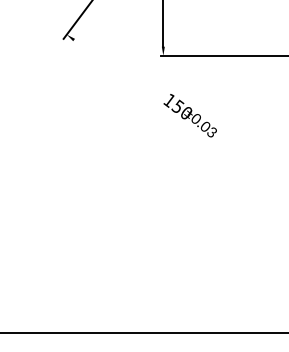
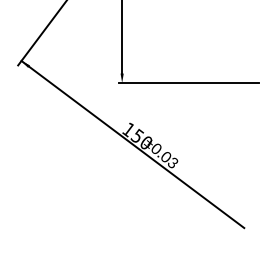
line: (173, 114) -> (132, 144), added

